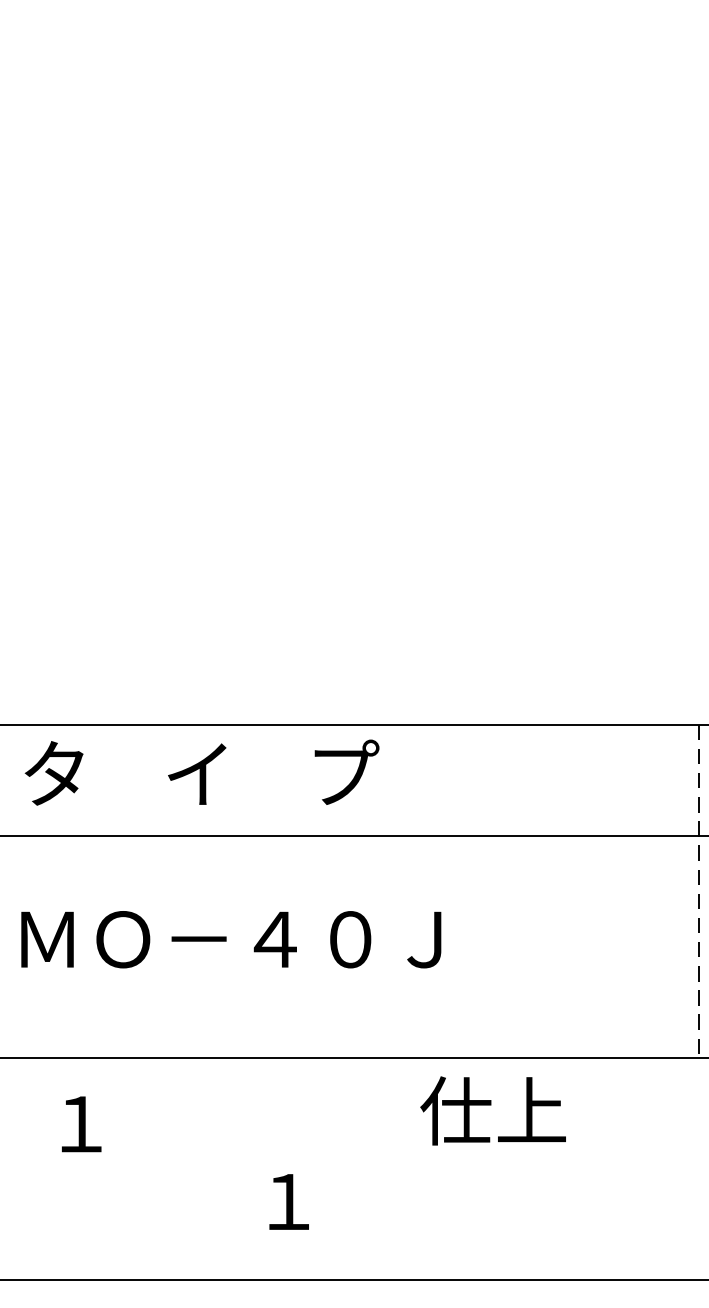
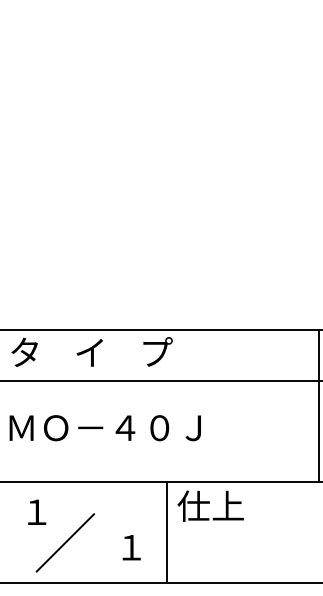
line: (699, 892) -> (318, 406), dashed -> solid
text: (492, 1109) -> (210, 505), moved
line: (365, 1168) -> (166, 532), added
line: (143, 1190) -> (65, 542), added

